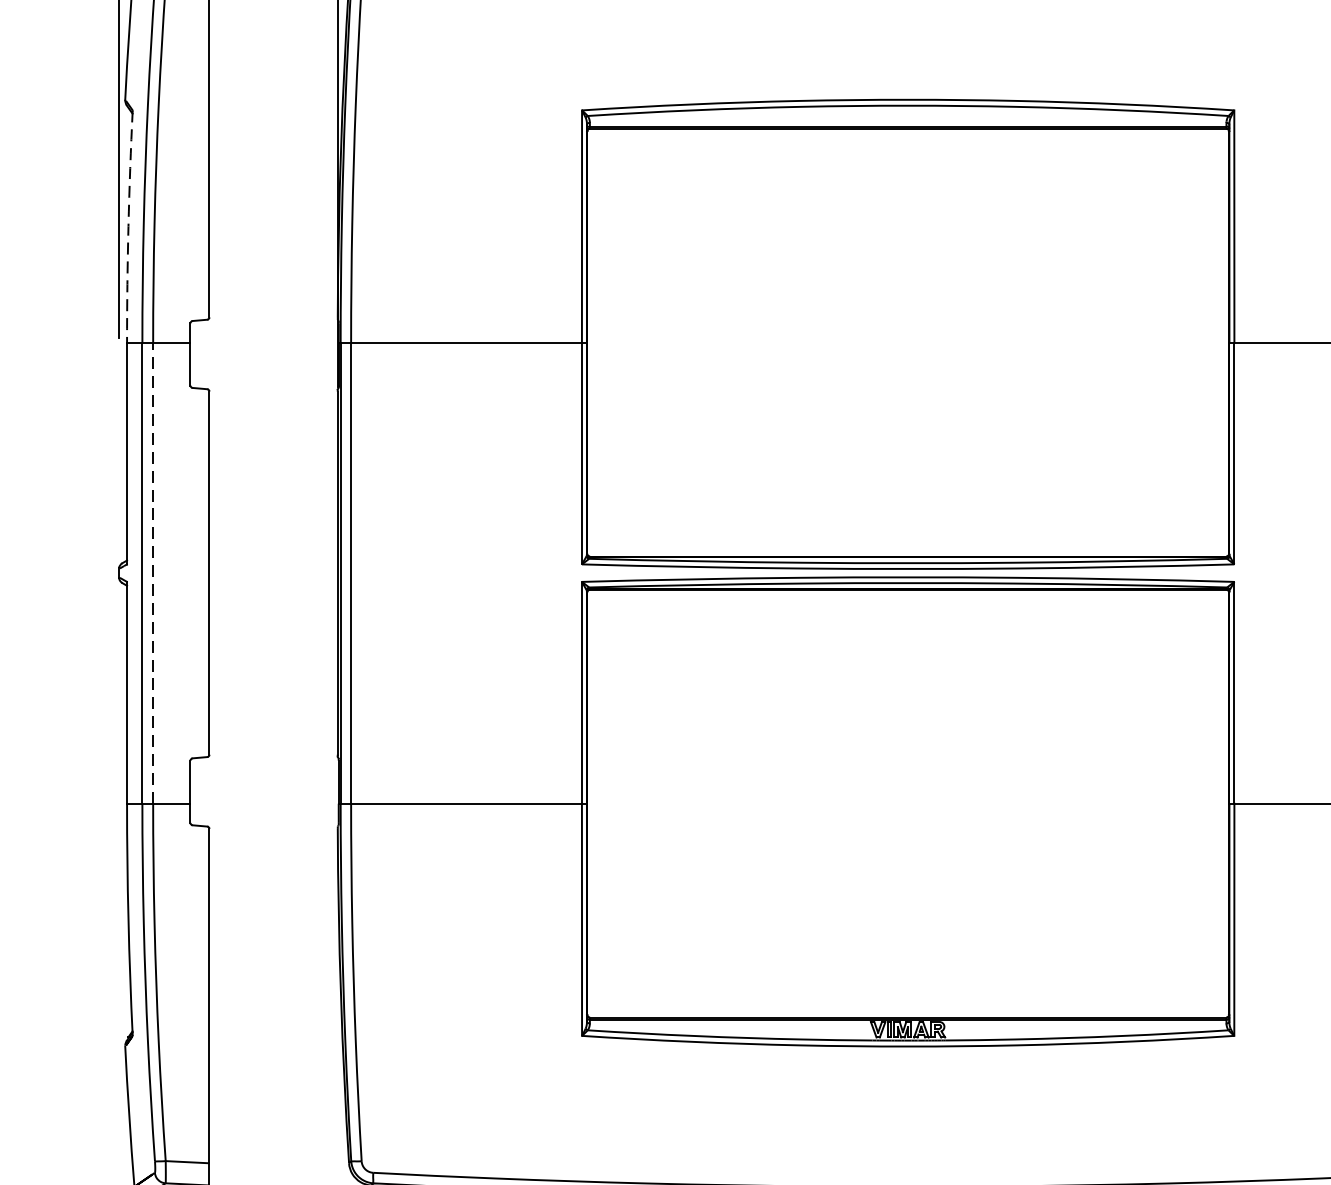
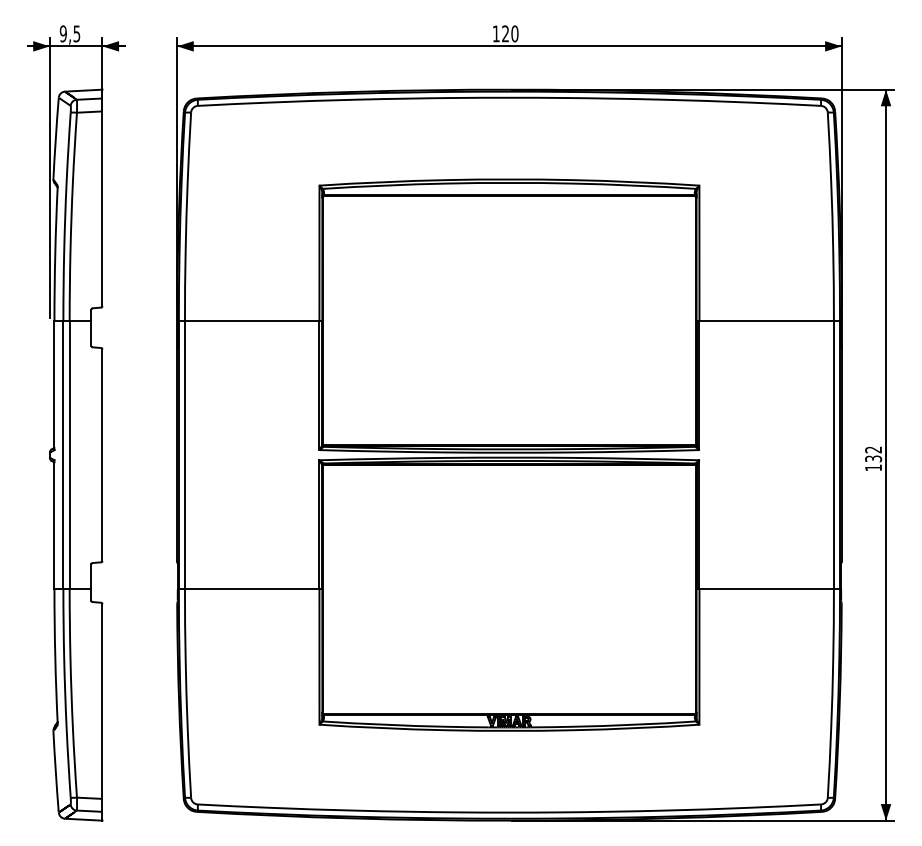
arc: (128, 226) -> (55, 253), dashed -> solid
line: (152, 571) -> (69, 454), dashed -> solid

